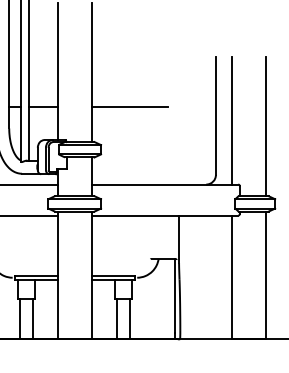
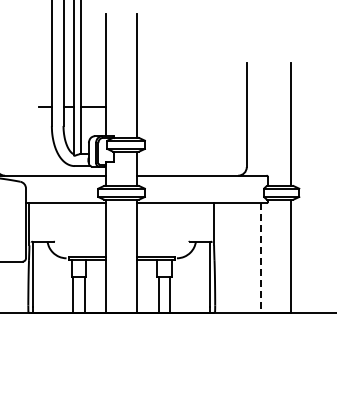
line: (129, 107) -> (170, 107), removed
line: (231, 120) -> (260, 118), removed
line: (231, 277) -> (260, 258), solid -> dashed

